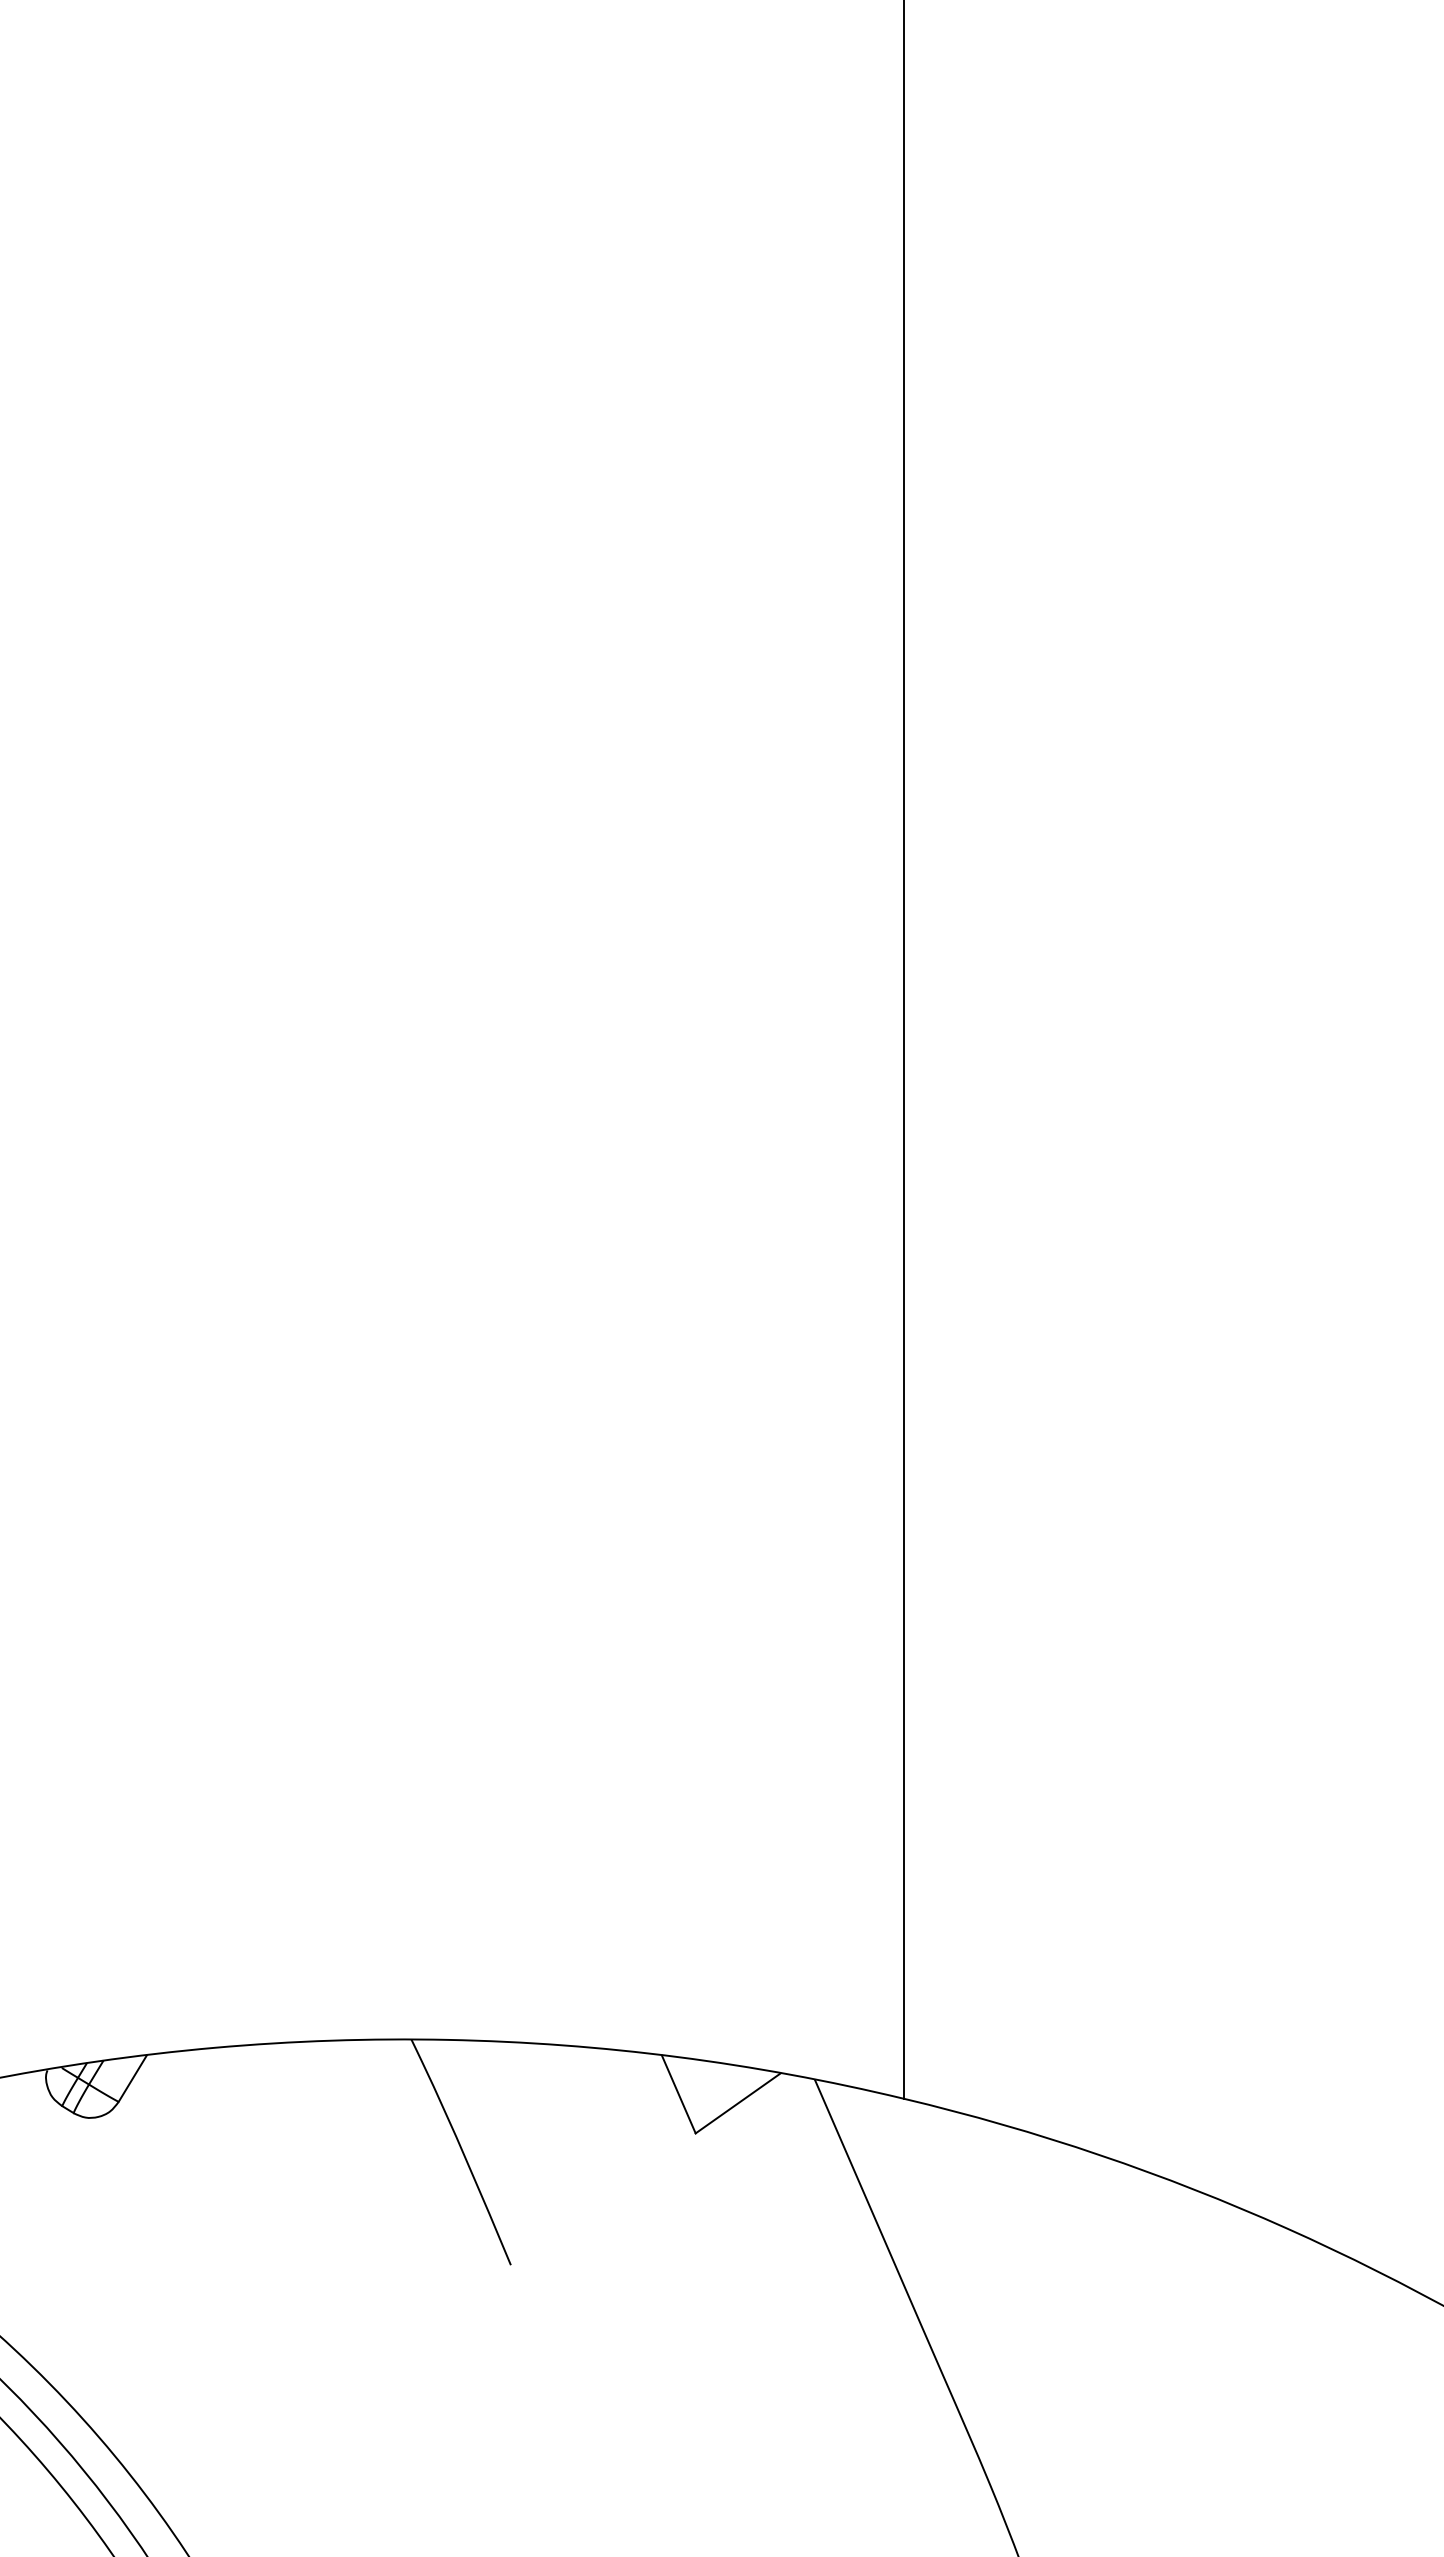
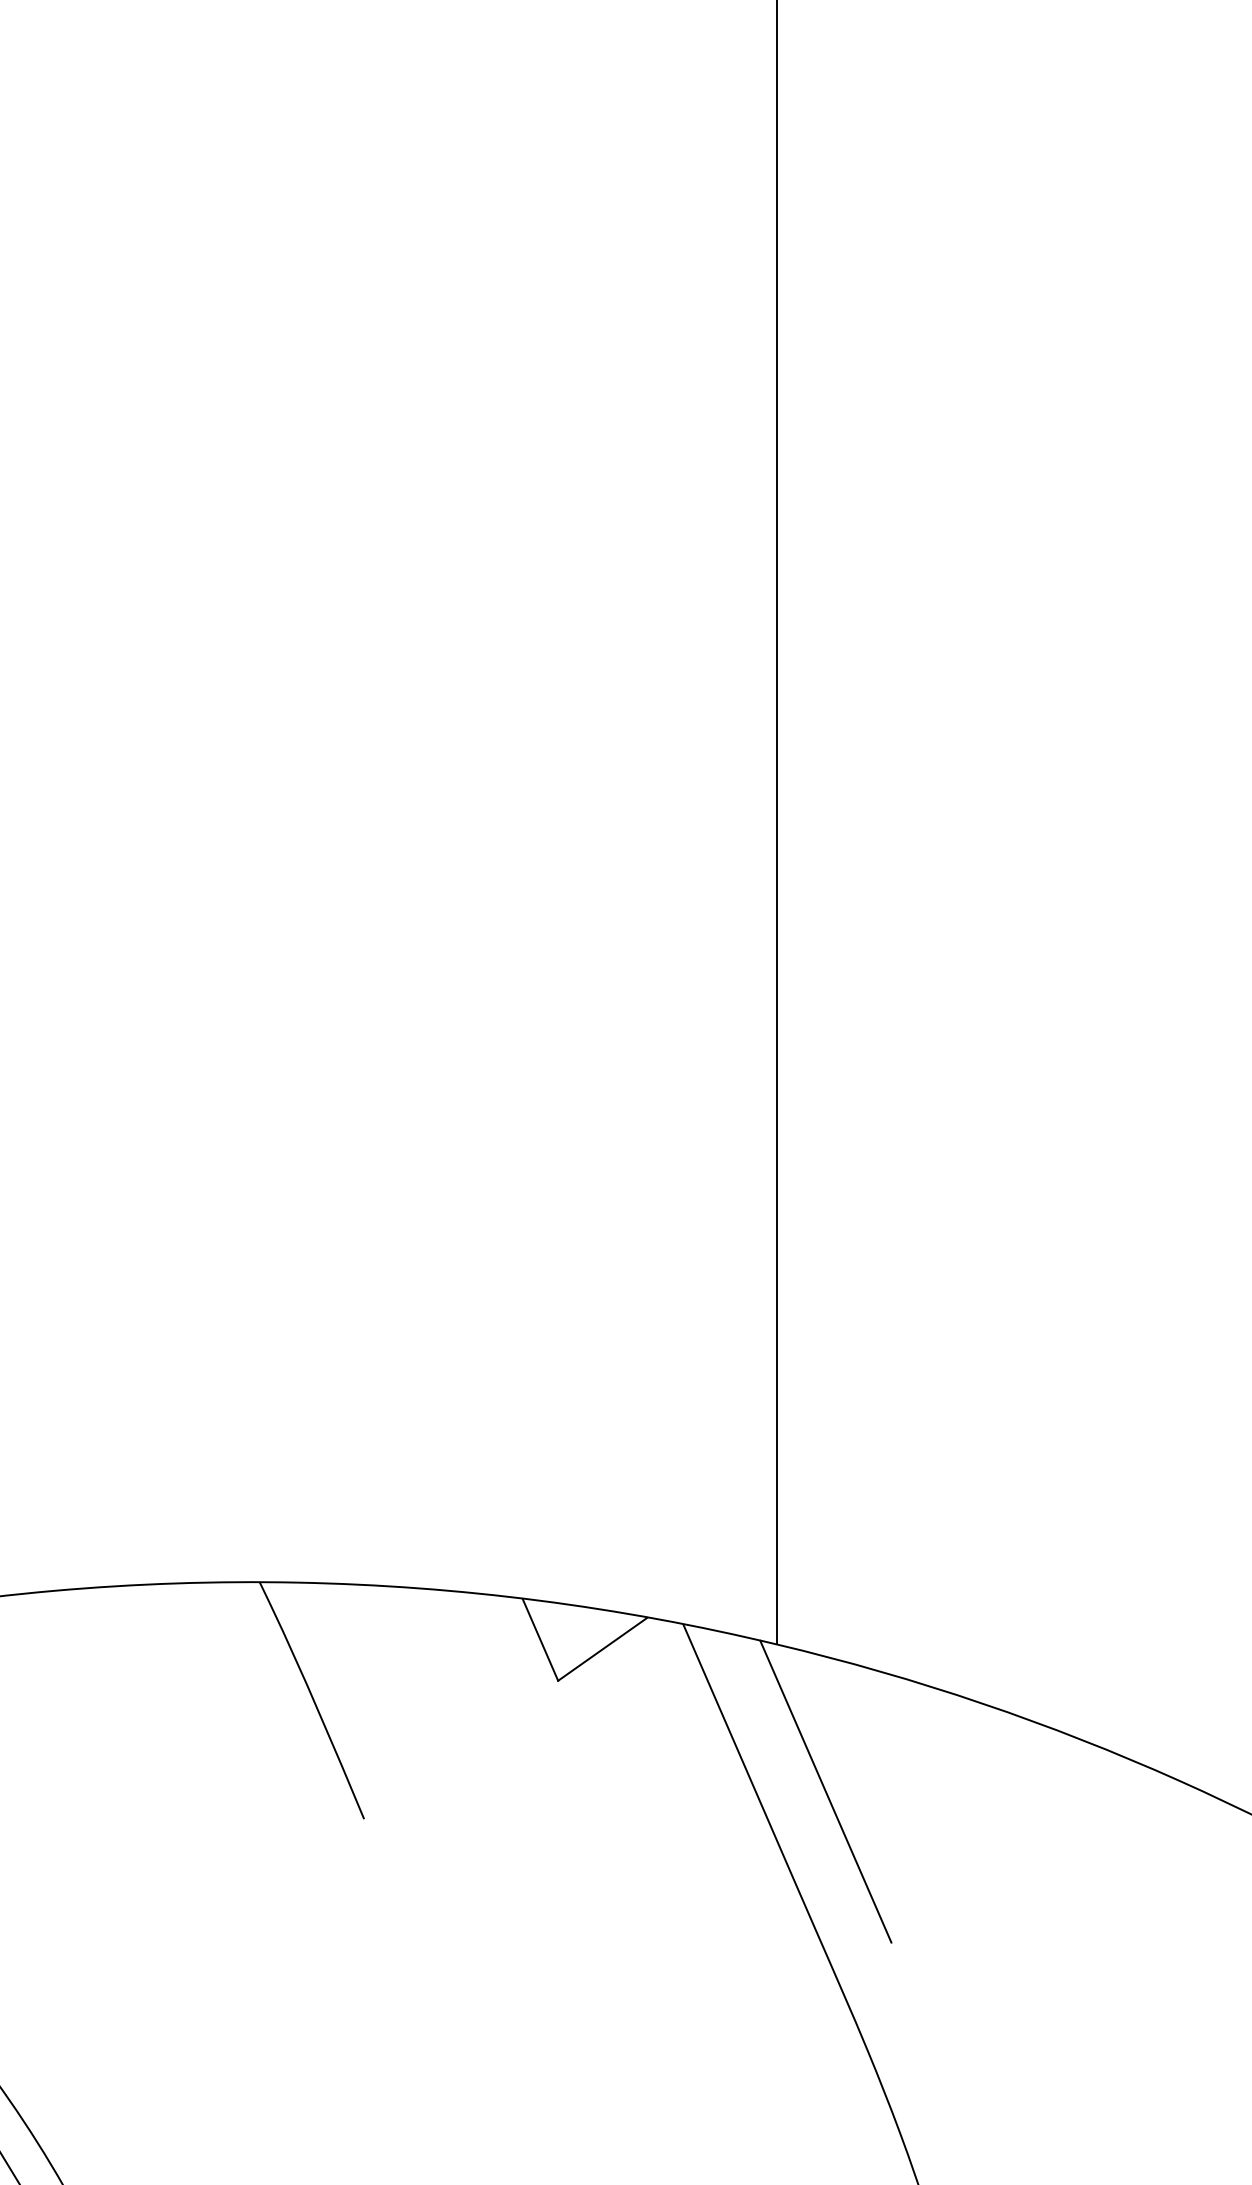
line: (950, 2238) -> (825, 1791), added

